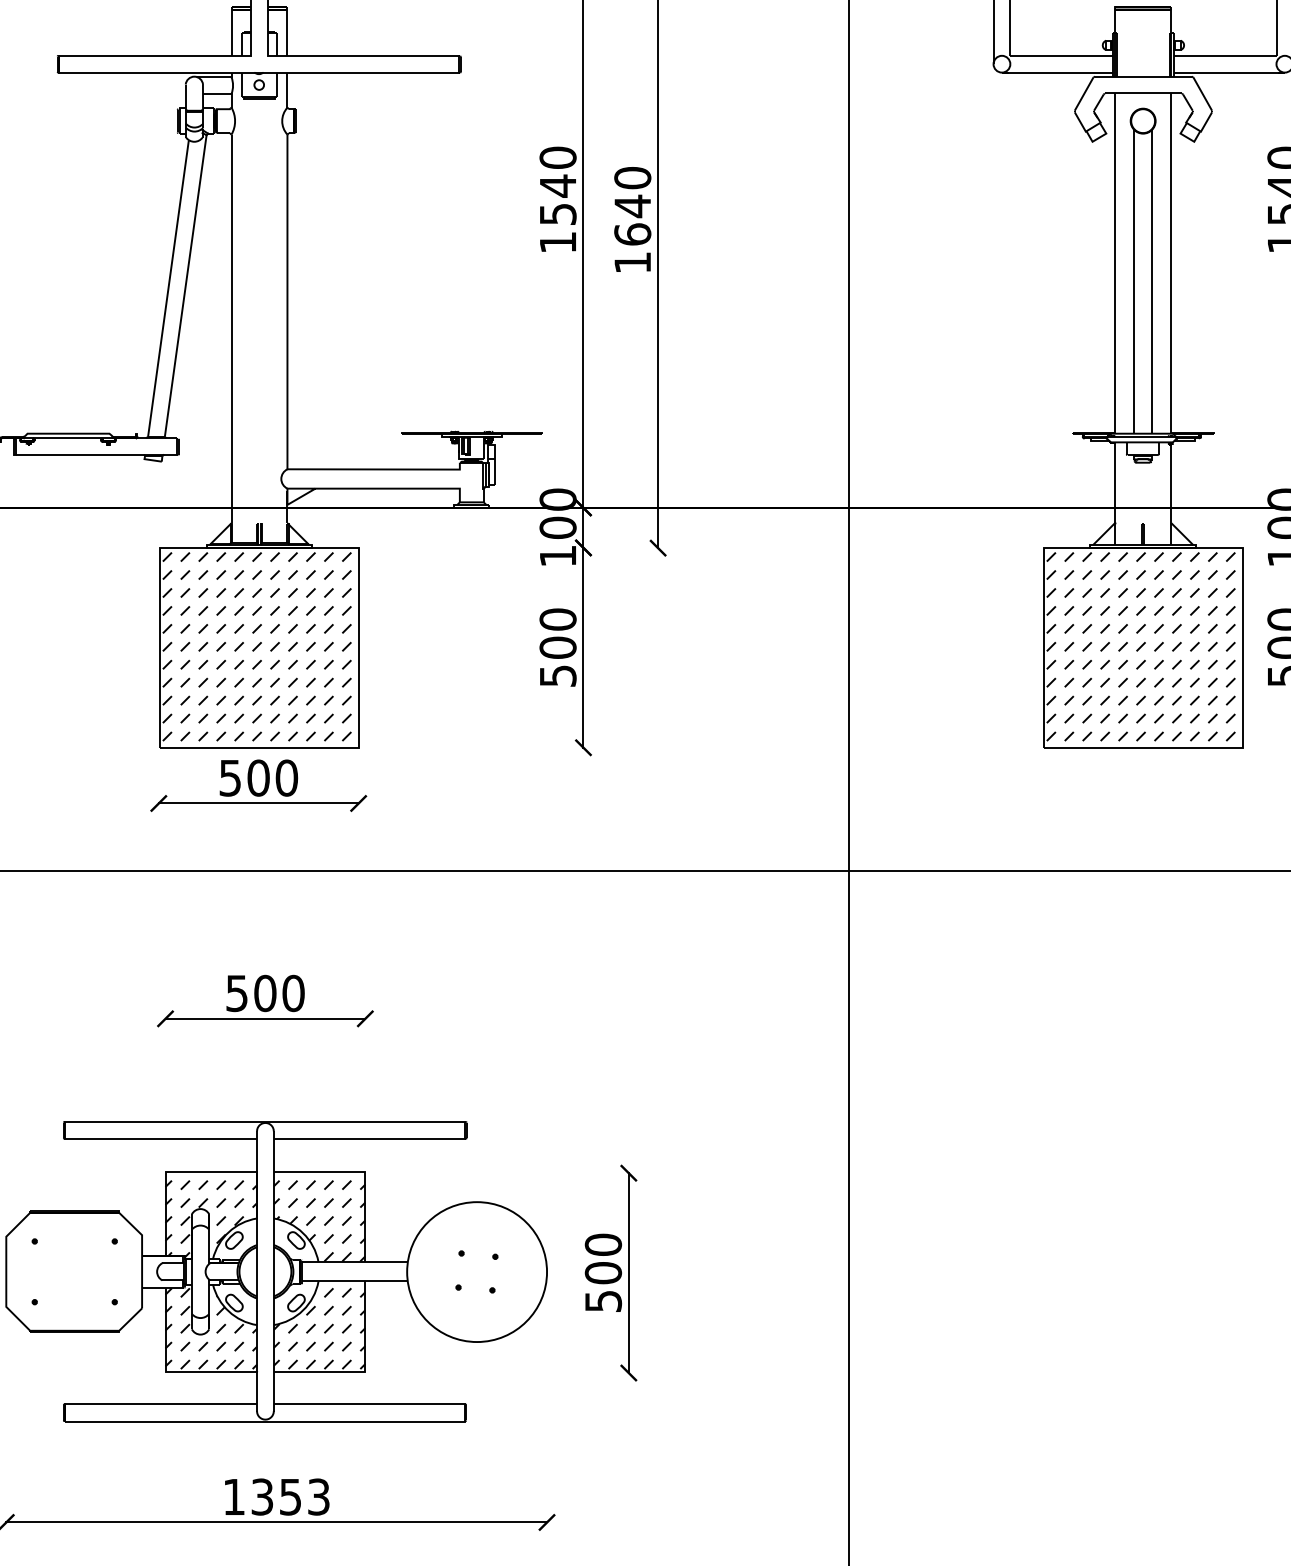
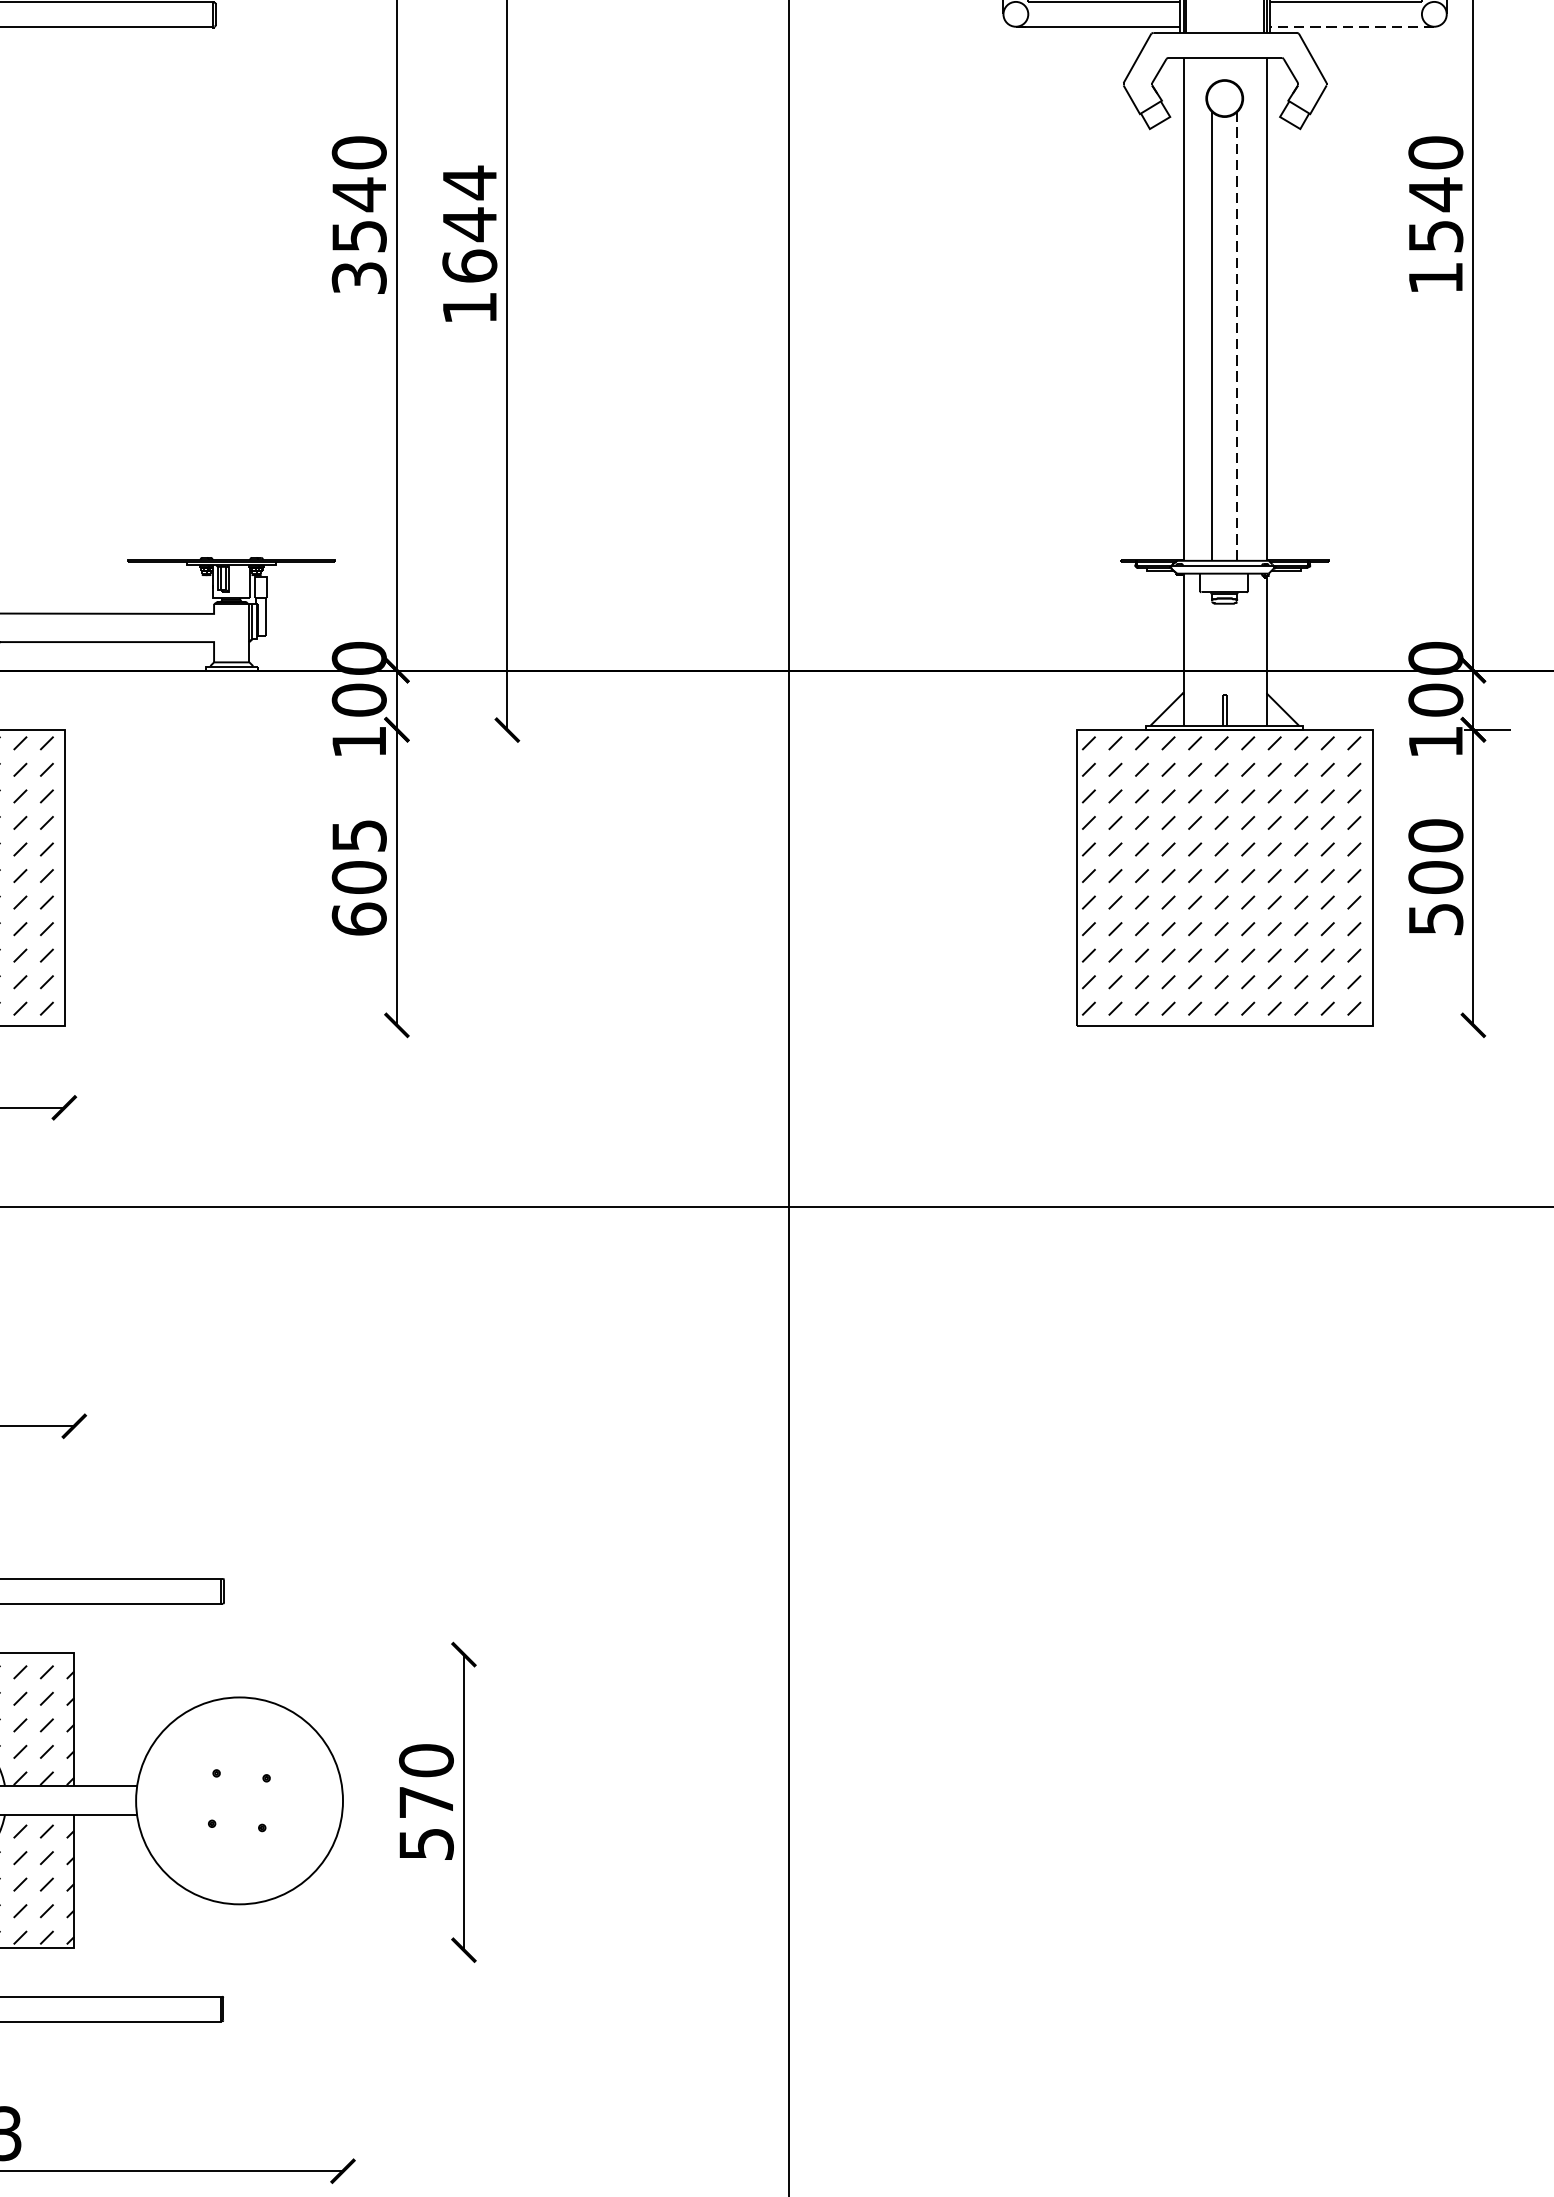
line: (1228, 72) -> (1350, 26), solid -> dashed
text: (632, 177) -> (469, 181), 1640 -> 1644
text: (557, 242) -> (358, 278), 1540 -> 3540
line: (1151, 282) -> (1237, 337), solid -> dashed
text: (557, 647) -> (358, 877), 500 -> 605
text: (603, 1273) -> (426, 1802), 500 -> 570

